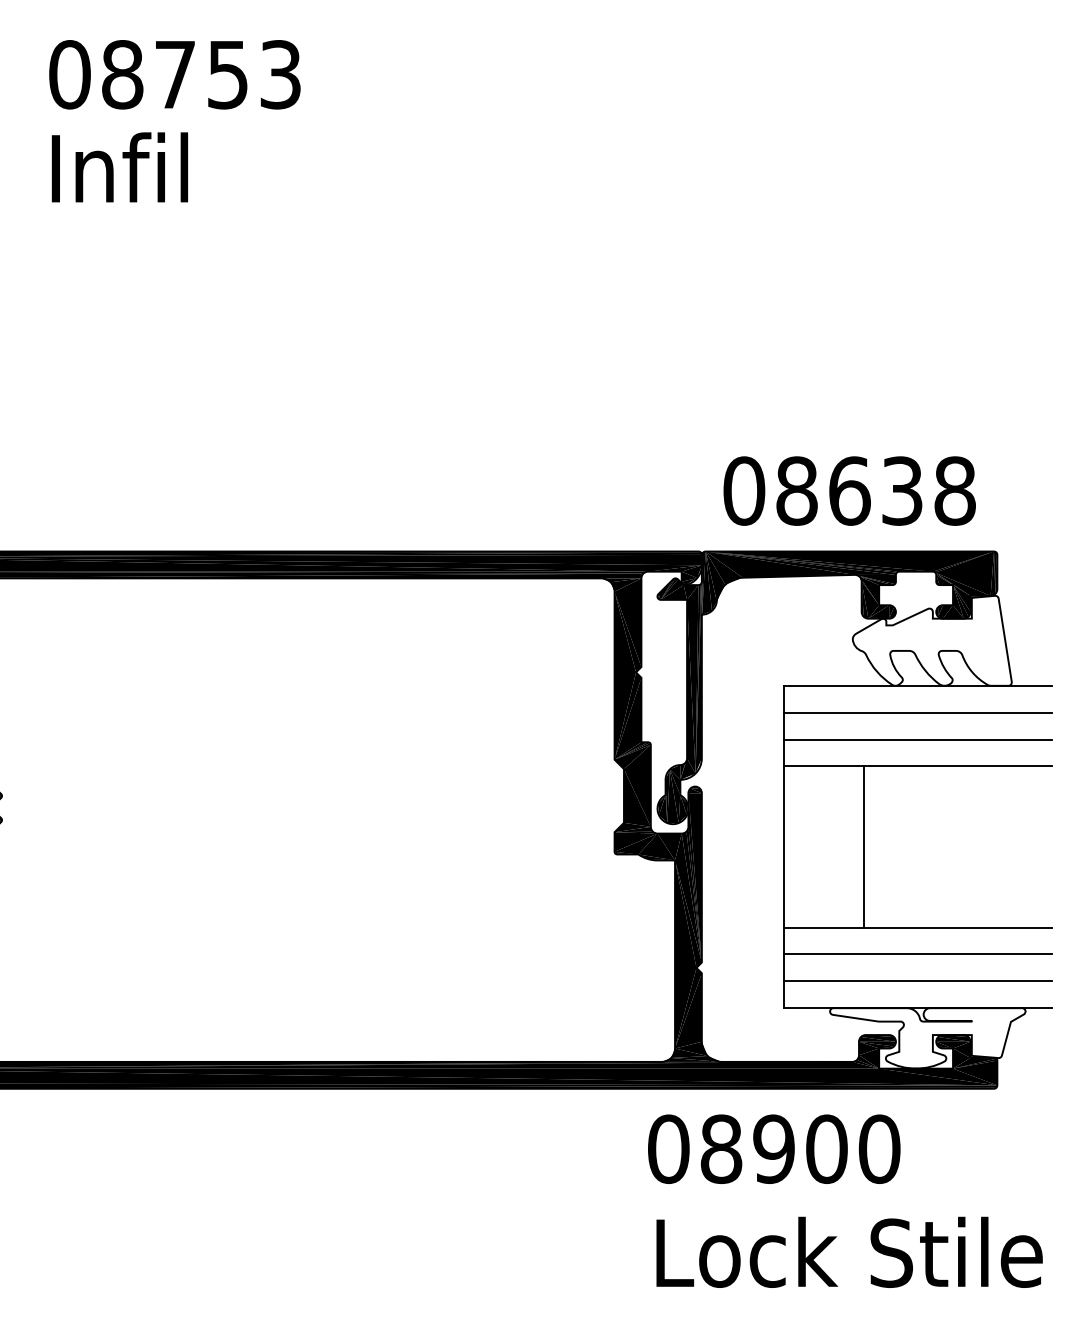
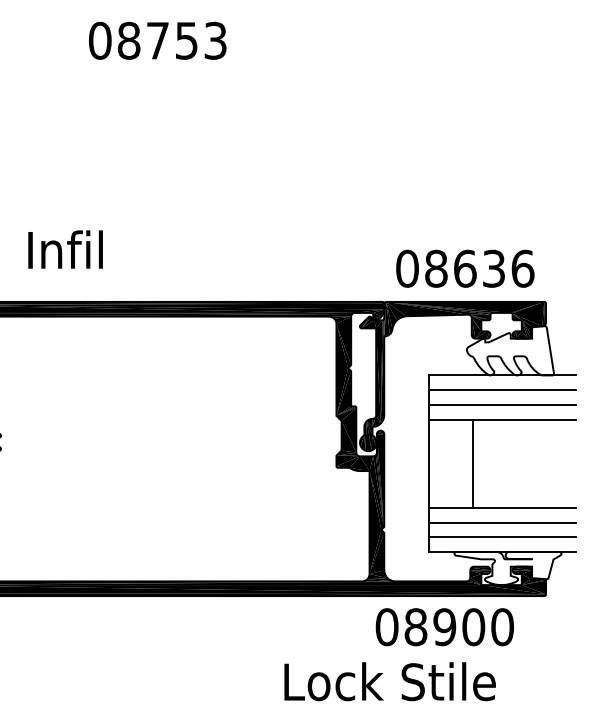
text: (174, 74) -> (157, 40), moved
text: (119, 167) -> (65, 249), moved
text: (954, 490) -> (522, 268), 08638 -> 08636
text: (773, 1149) -> (444, 627), moved
text: (848, 1252) -> (389, 681), moved

